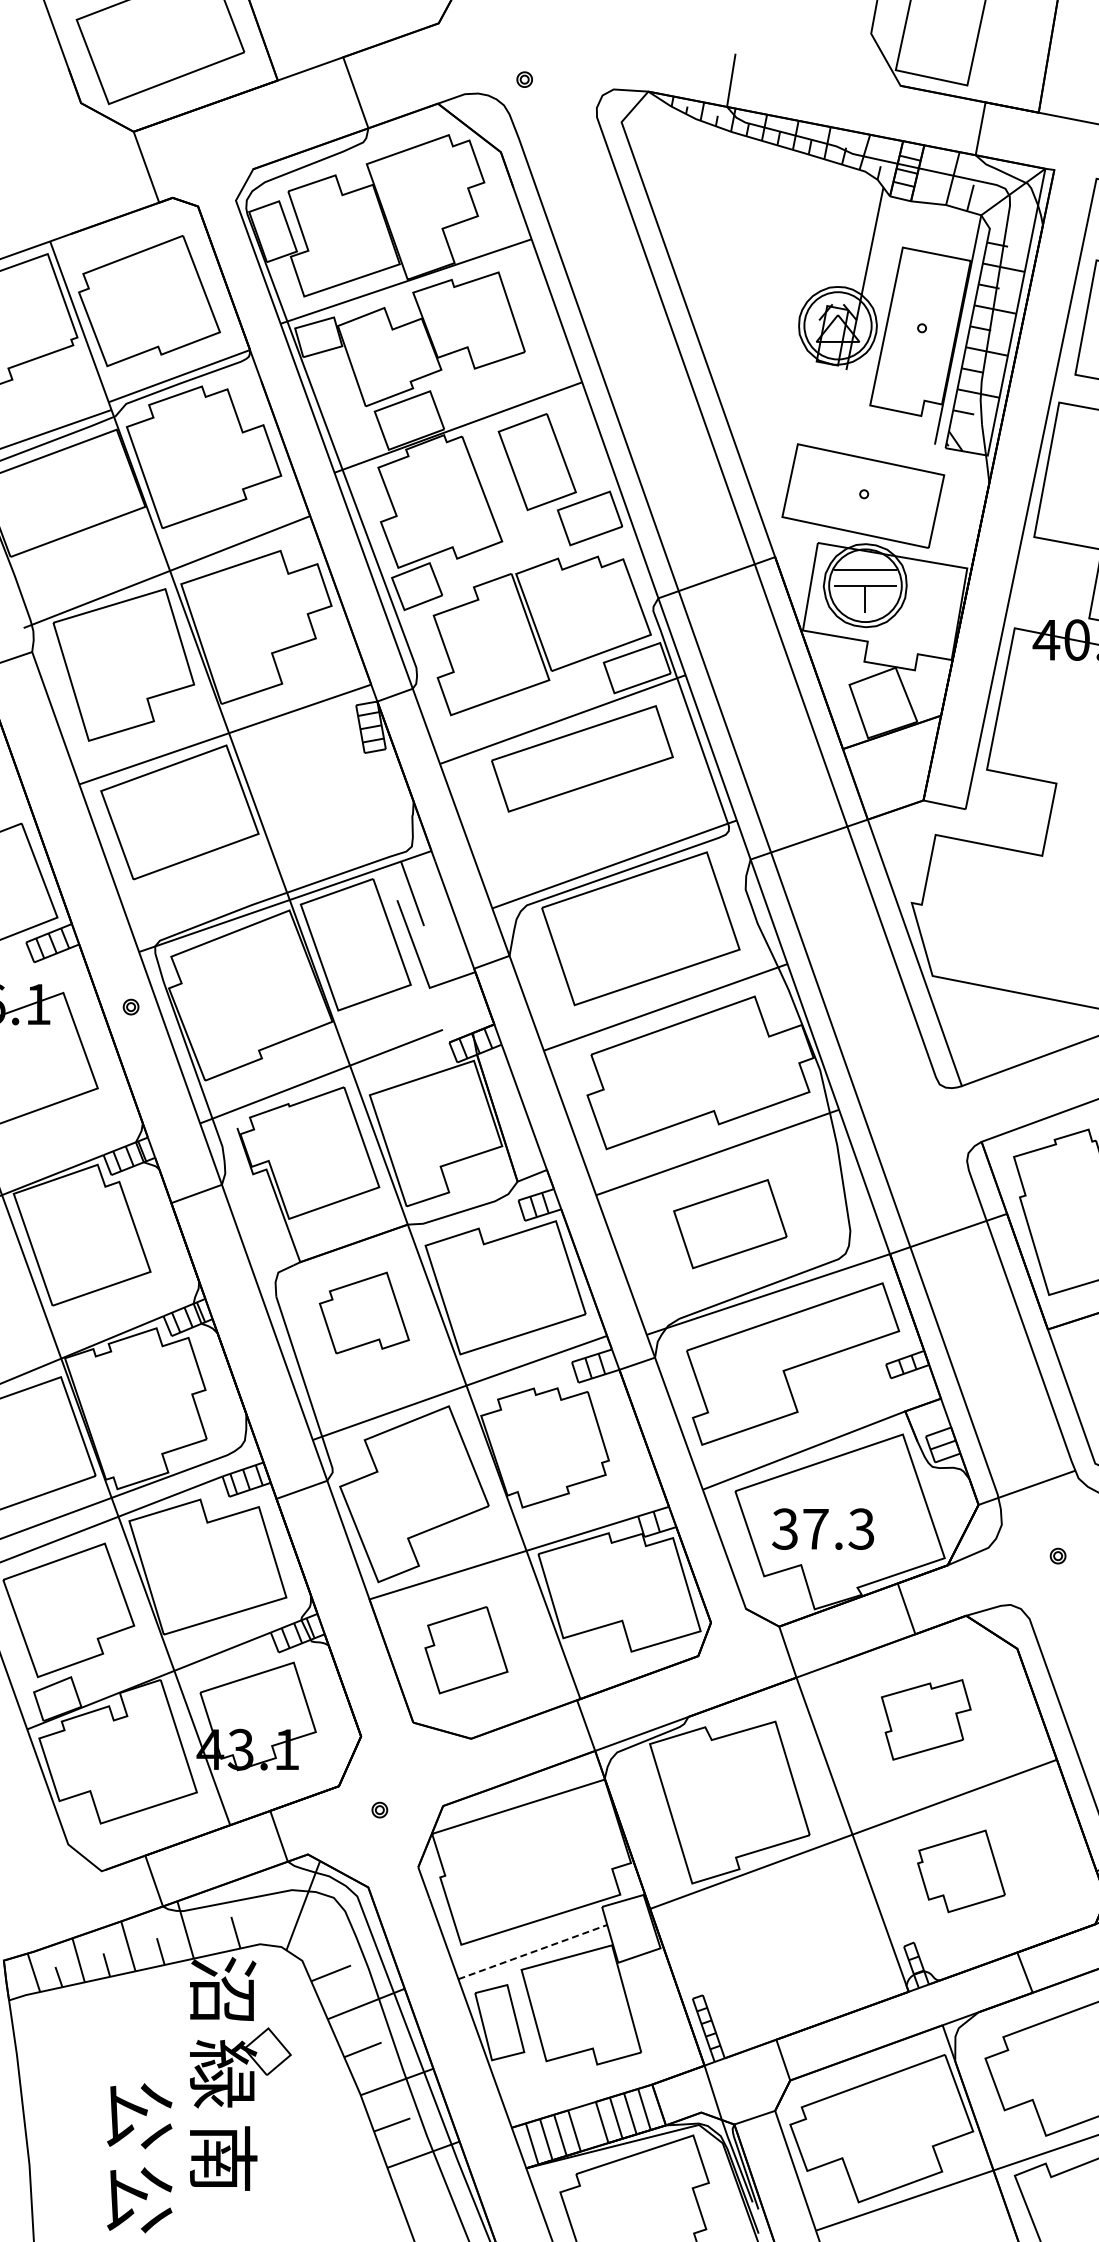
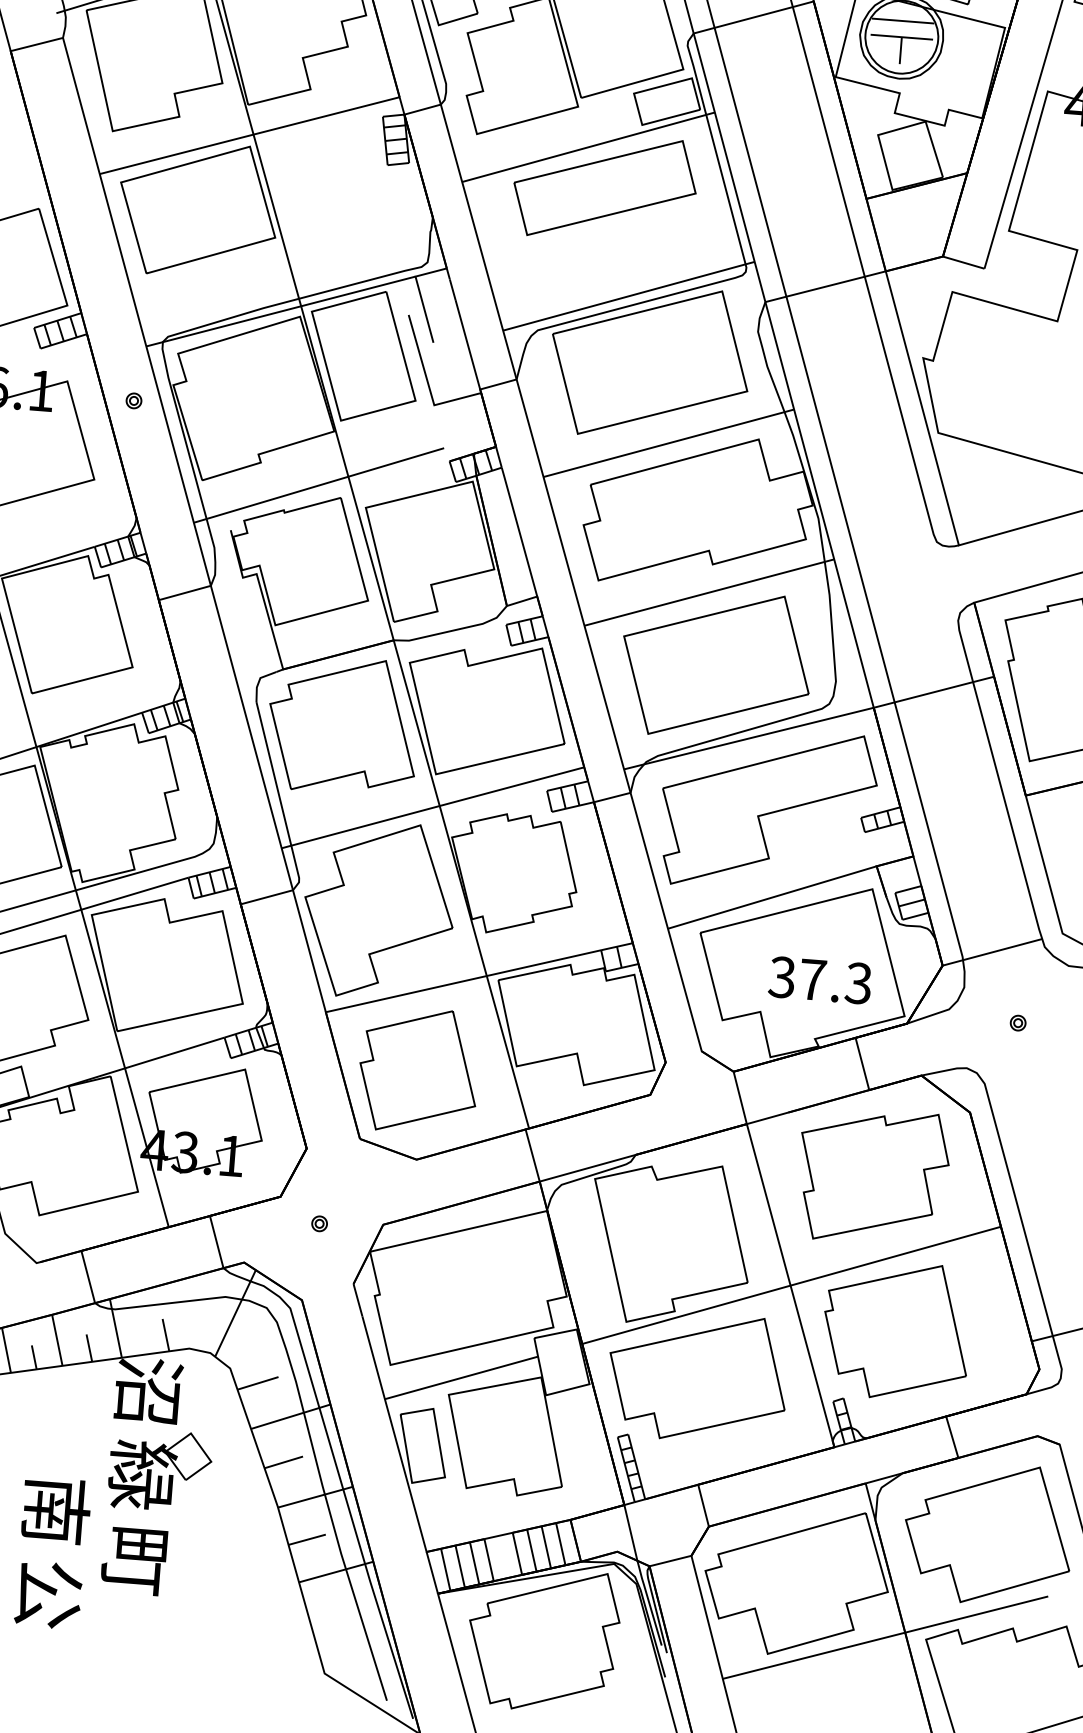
part: (730, 1223) -> (716, 664), size x1.67
part: (364, 1312) -> (343, 724), size x1.67
text: (822, 1528) -> (819, 979), moved
part: (466, 1649) -> (418, 1069), size x1.43
part: (926, 1719) -> (873, 1176), size x1.67
part: (961, 1871) -> (896, 1331), size x1.67
part: (767, 1932) -> (697, 1376), added
line: (533, 1951) -> (462, 1377), dashed -> solid
text: (140, 2116) -> (56, 1511), 公 -> 南
text: (223, 2159) -> (135, 1561), 南 -> 町

